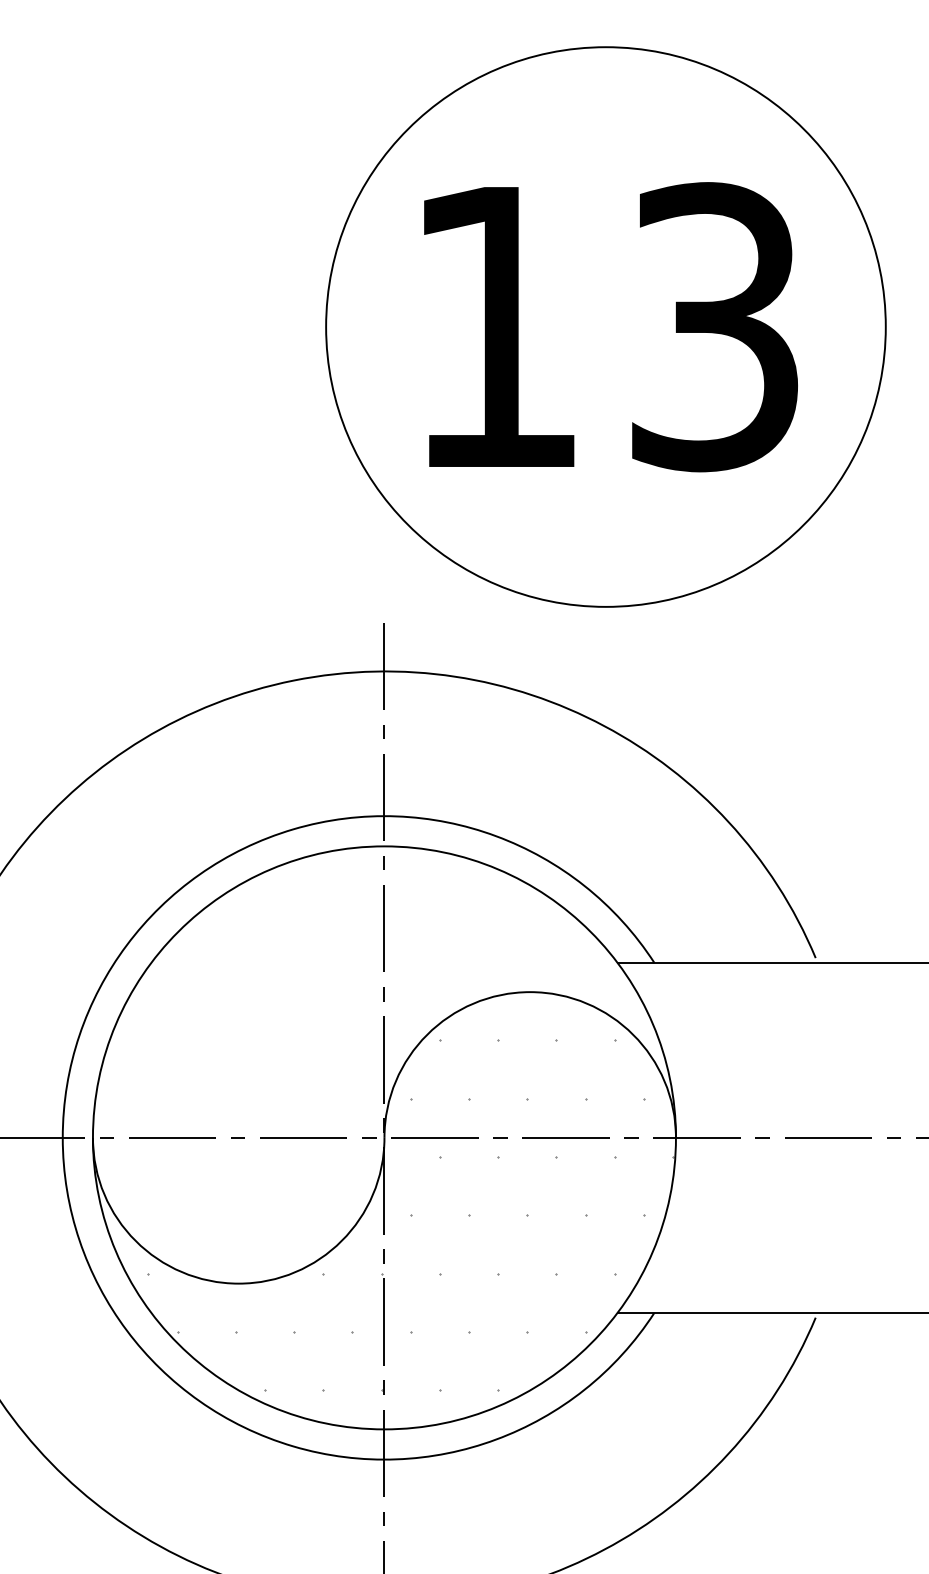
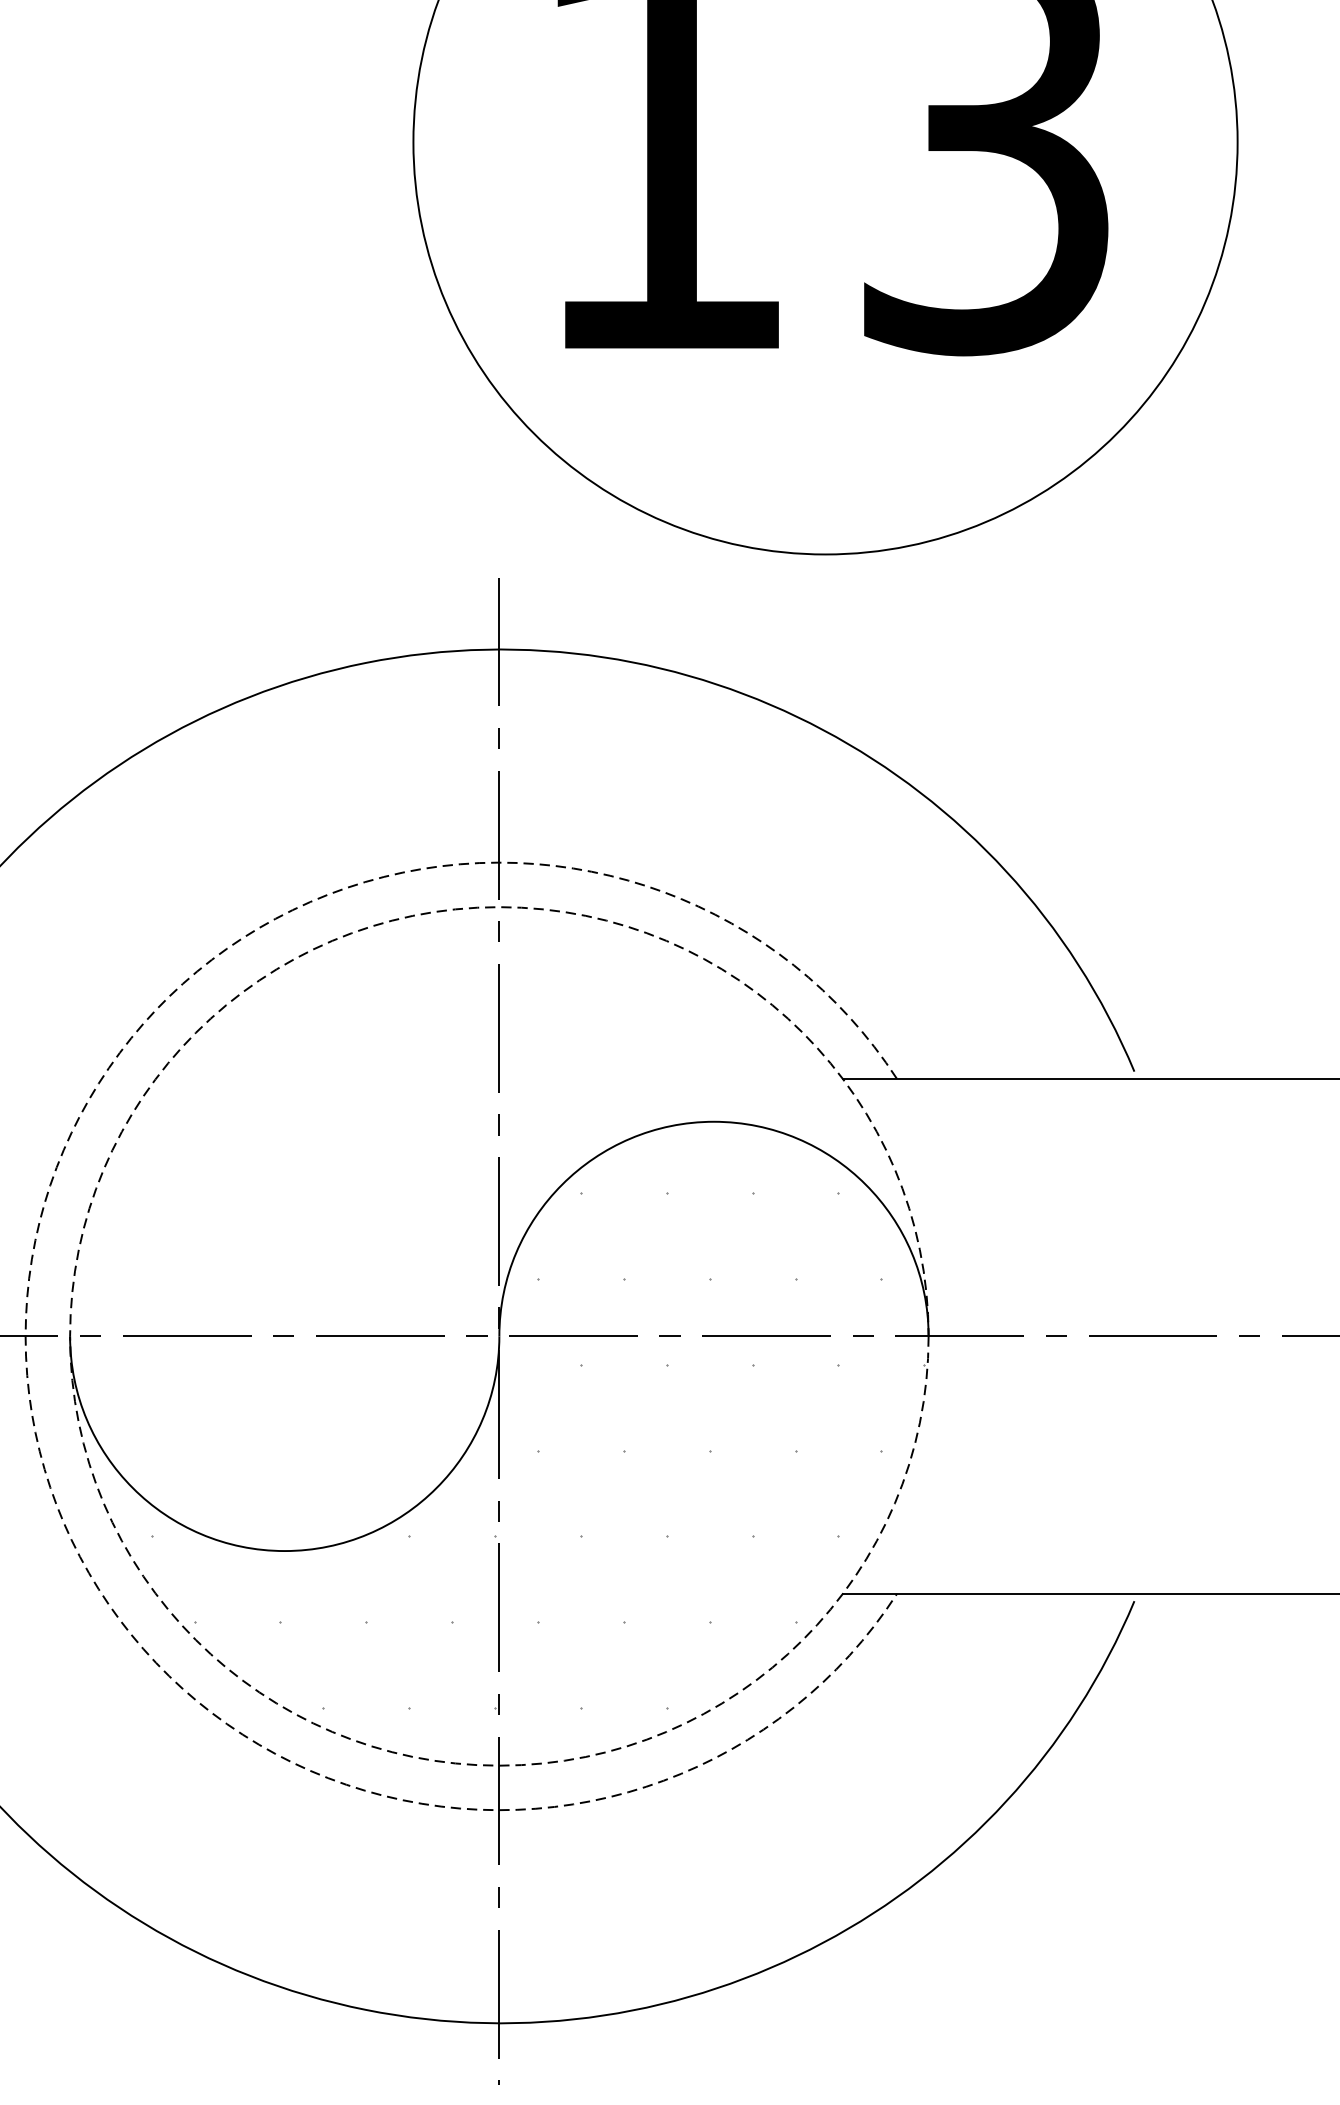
arc: (62, 1137) -> (25, 1335), solid -> dashed
circle: (383, 1137) -> (497, 1335), solid -> dashed

